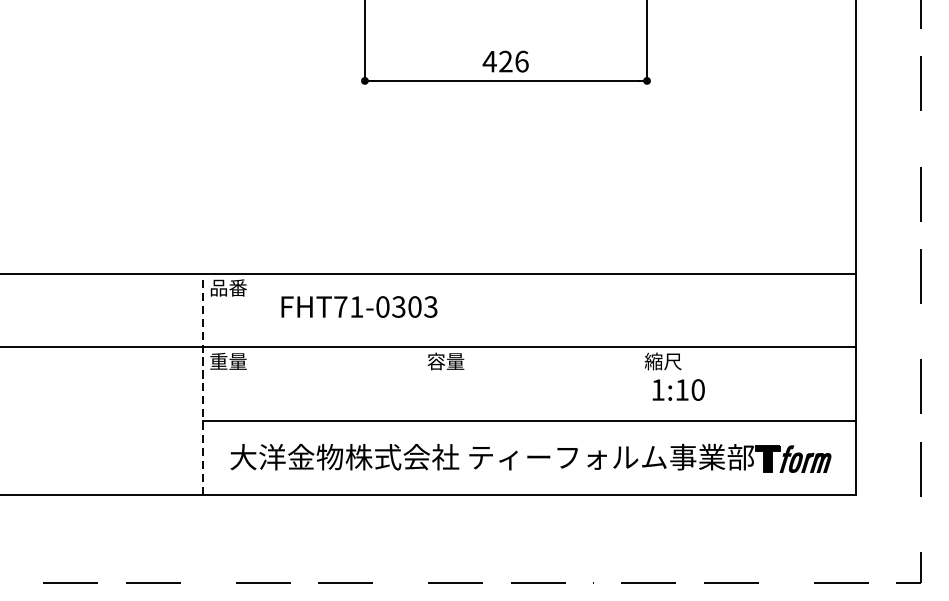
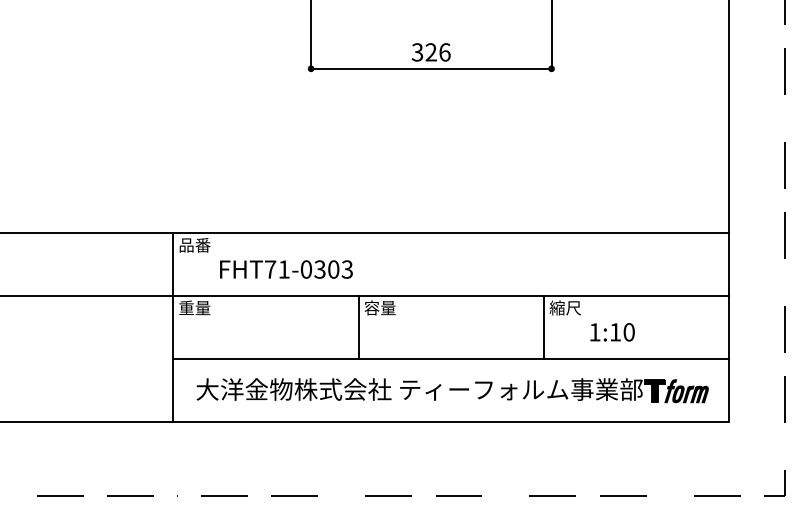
text: (489, 61) -> (417, 52), 426 -> 326
text: (359, 306) -> (286, 269), moved
line: (203, 383) -> (173, 326), dashed -> solid
line: (420, 384) -> (358, 327), added
line: (637, 384) -> (543, 327), added
text: (678, 390) -> (612, 332), moved

